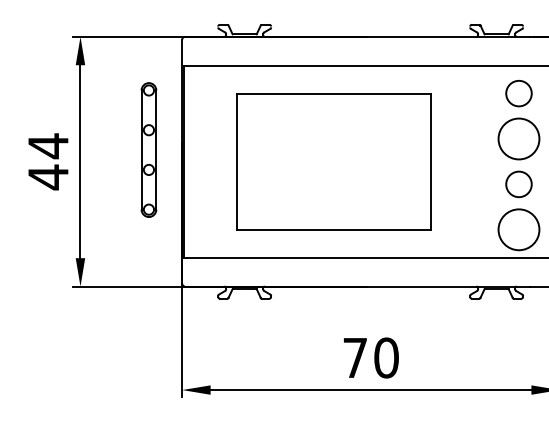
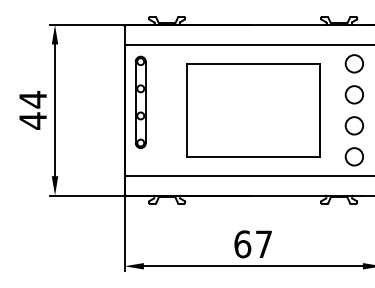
circle: (519, 138) -> (354, 94), size x0.62
part: (148, 148) -> (140, 101), moved
part: (334, 161) -> (253, 110), moved
circle: (519, 229) -> (354, 156), size x0.62
text: (371, 358) -> (253, 244), 70 -> 67

